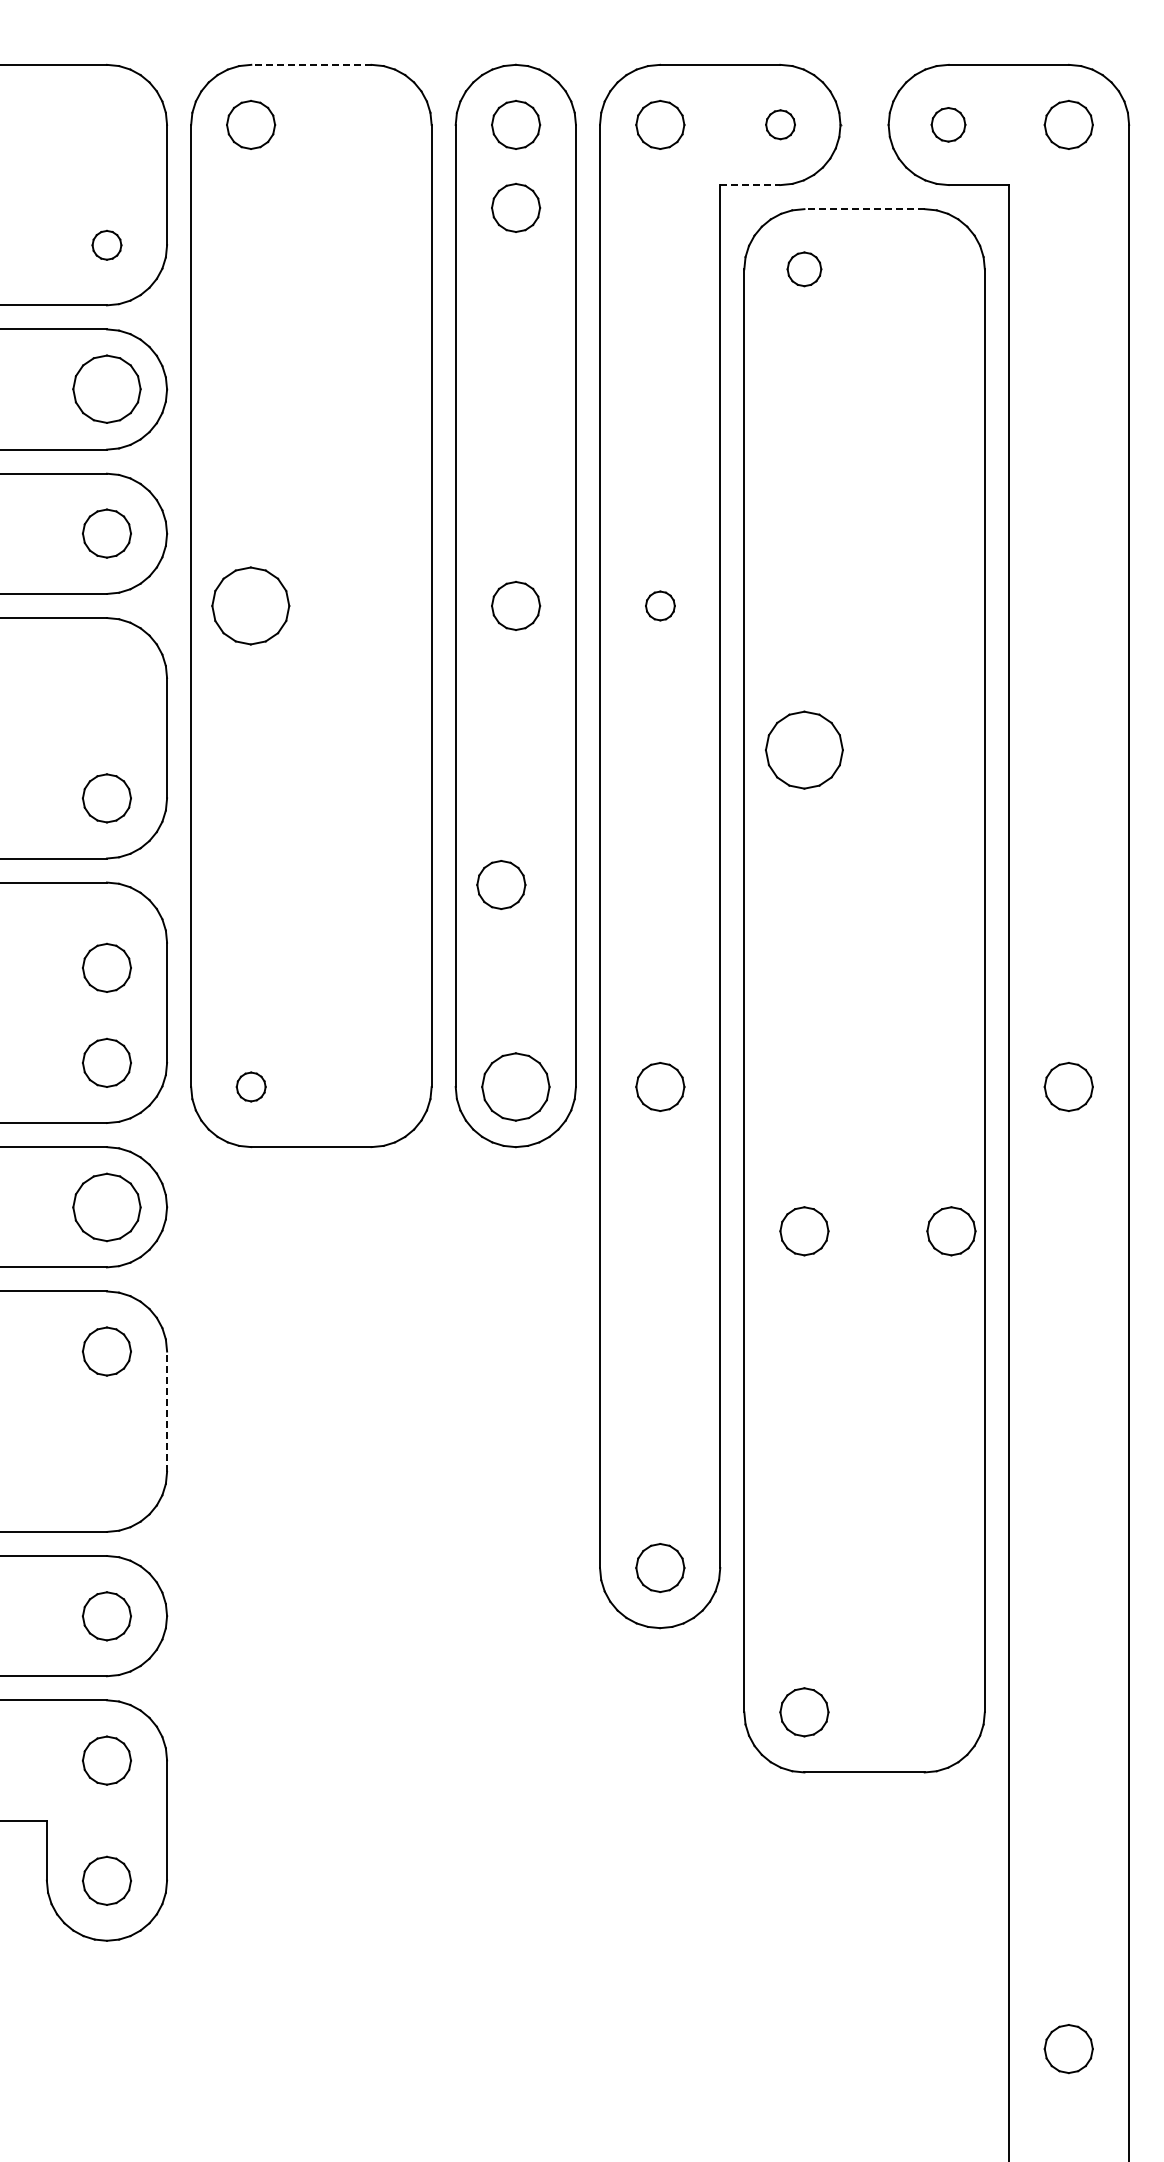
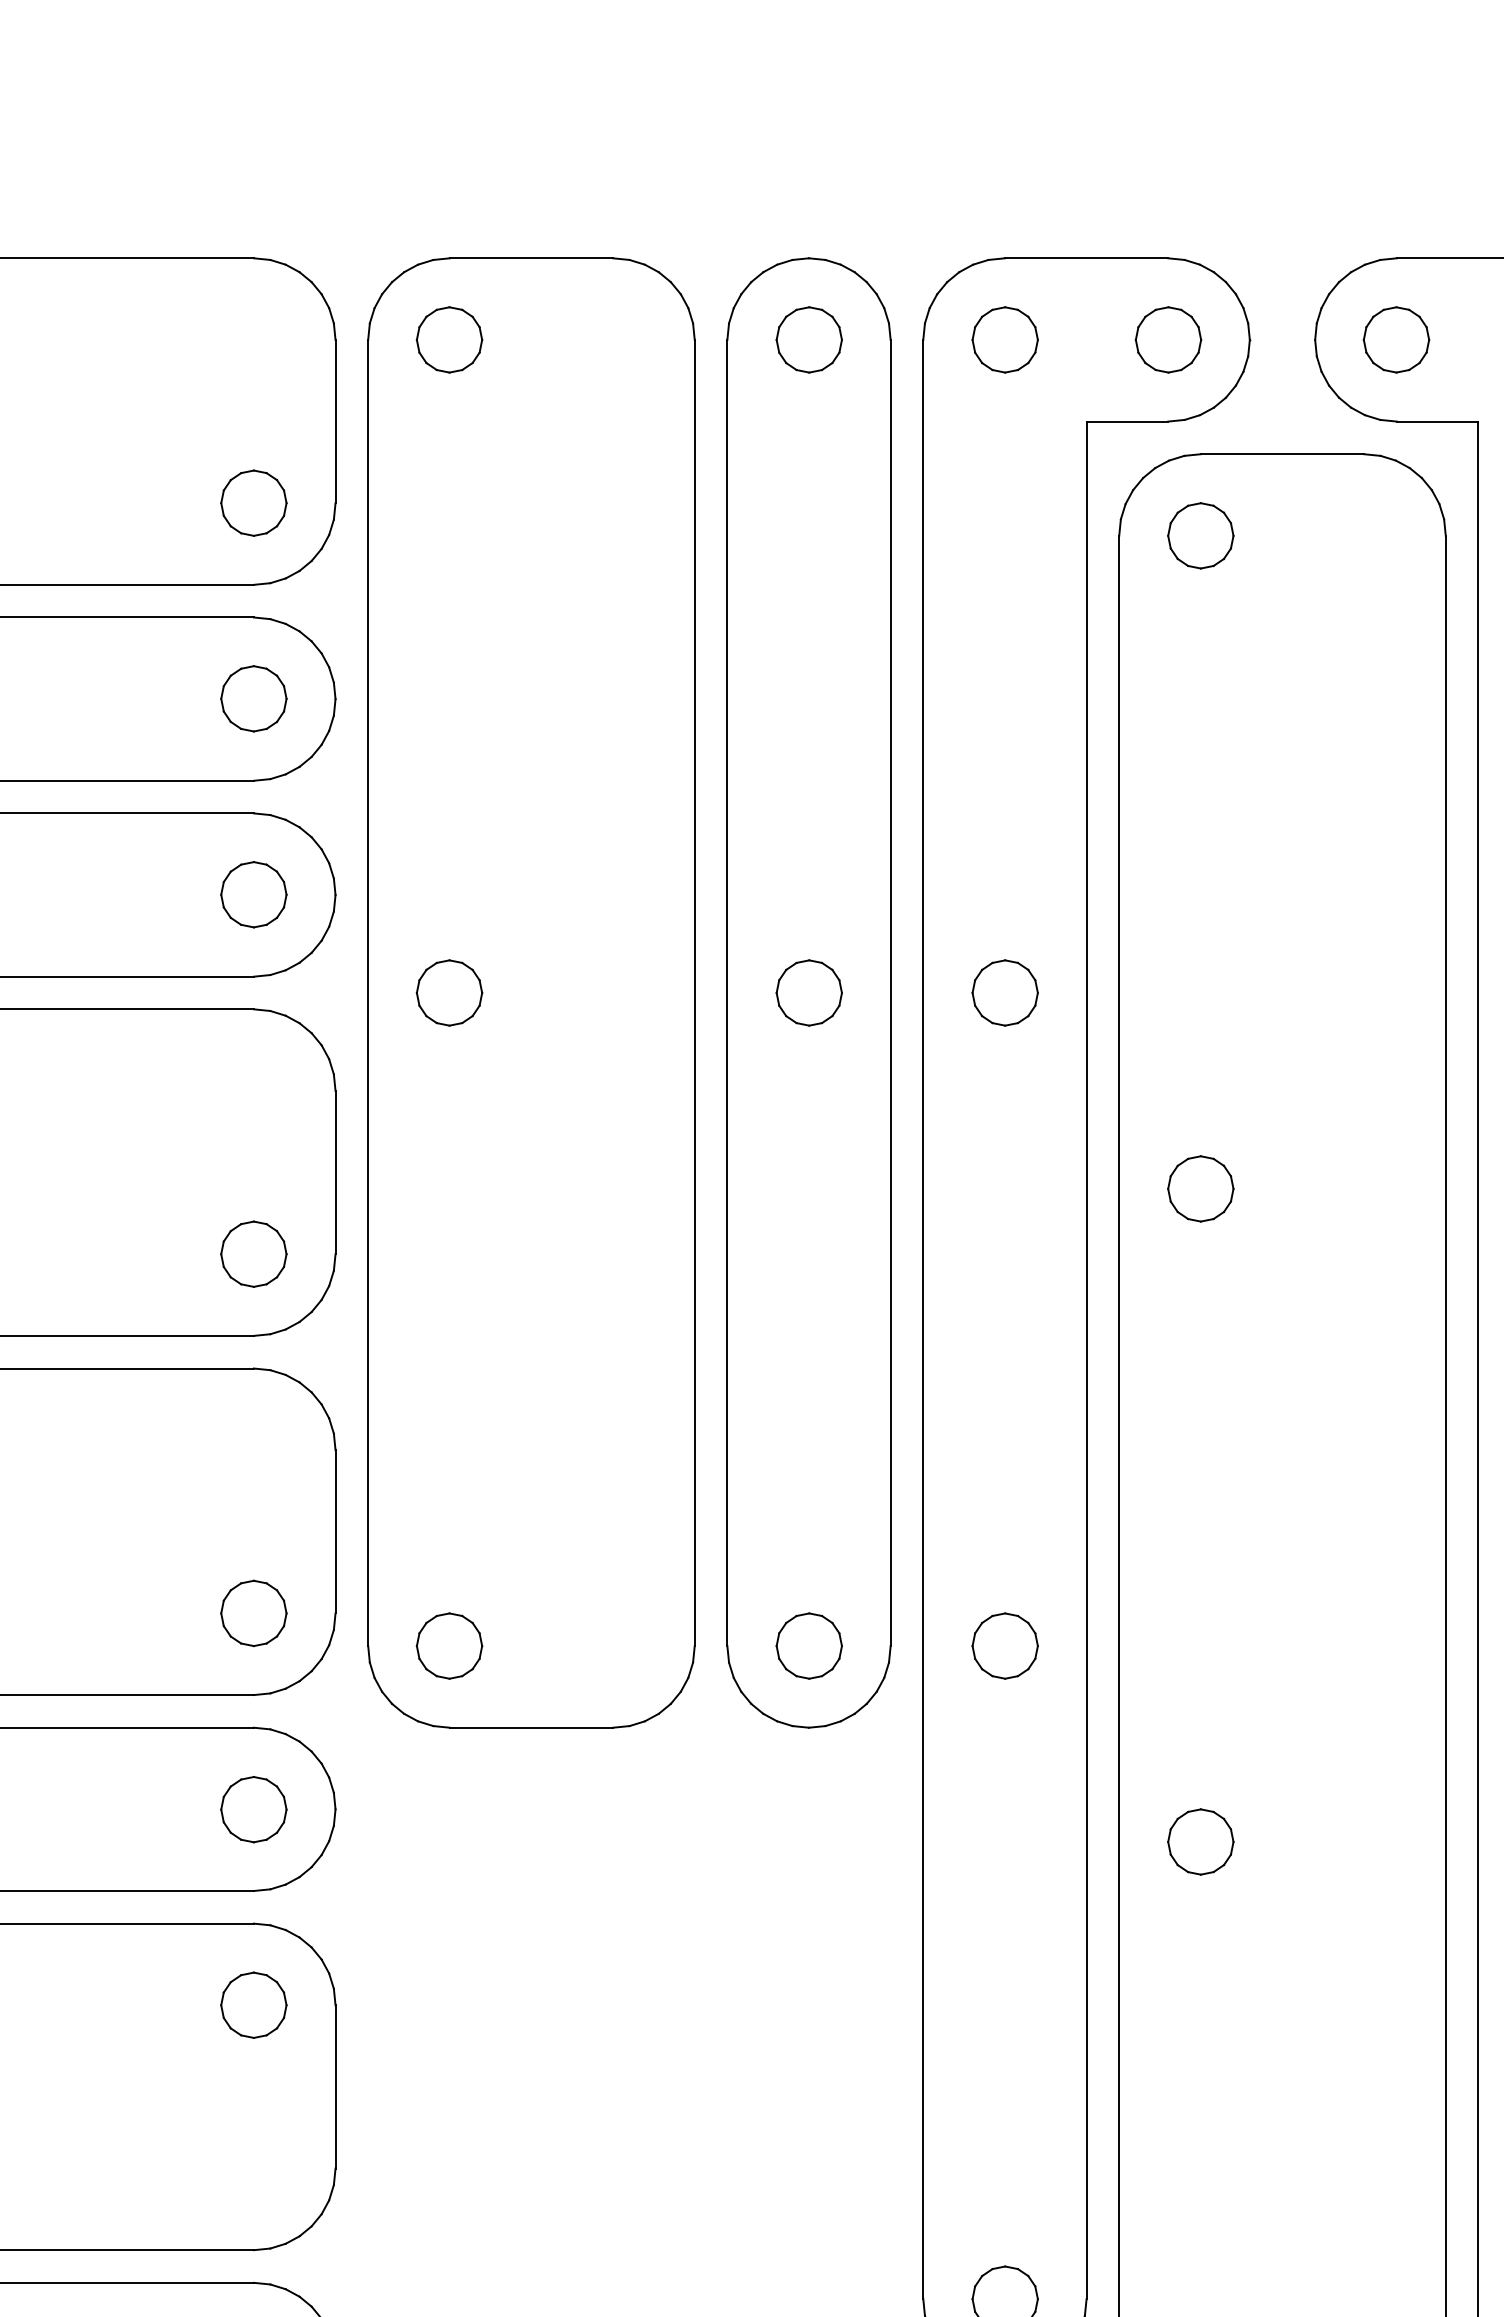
line: (310, 64) -> (530, 257), dashed -> solid
part: (780, 124) -> (1168, 339), size x1.67
part: (948, 124) -> (1396, 339), size x1.43
line: (750, 185) -> (1127, 422), dashed -> solid
part: (516, 207) -> (809, 451), removed
line: (864, 209) -> (1282, 454), dashed -> solid
part: (106, 245) -> (253, 503), size x1.67
part: (804, 269) -> (1200, 536), size x1.43
part: (106, 389) -> (253, 699), size x0.71
part: (251, 605) -> (450, 992), size x0.62
part: (660, 605) -> (1005, 992), size x1.67
part: (804, 750) -> (1200, 1189), size x0.62
part: (501, 884) -> (789, 1371), removed
part: (106, 967) -> (253, 1483), removed
part: (251, 1086) -> (450, 1645), size x1.67
part: (516, 1086) -> (809, 1645), size x0.71
part: (106, 1207) -> (253, 1809), size x0.71
part: (951, 1231) -> (1400, 1842), removed
line: (167, 1411) -> (336, 2086), dashed -> solid

